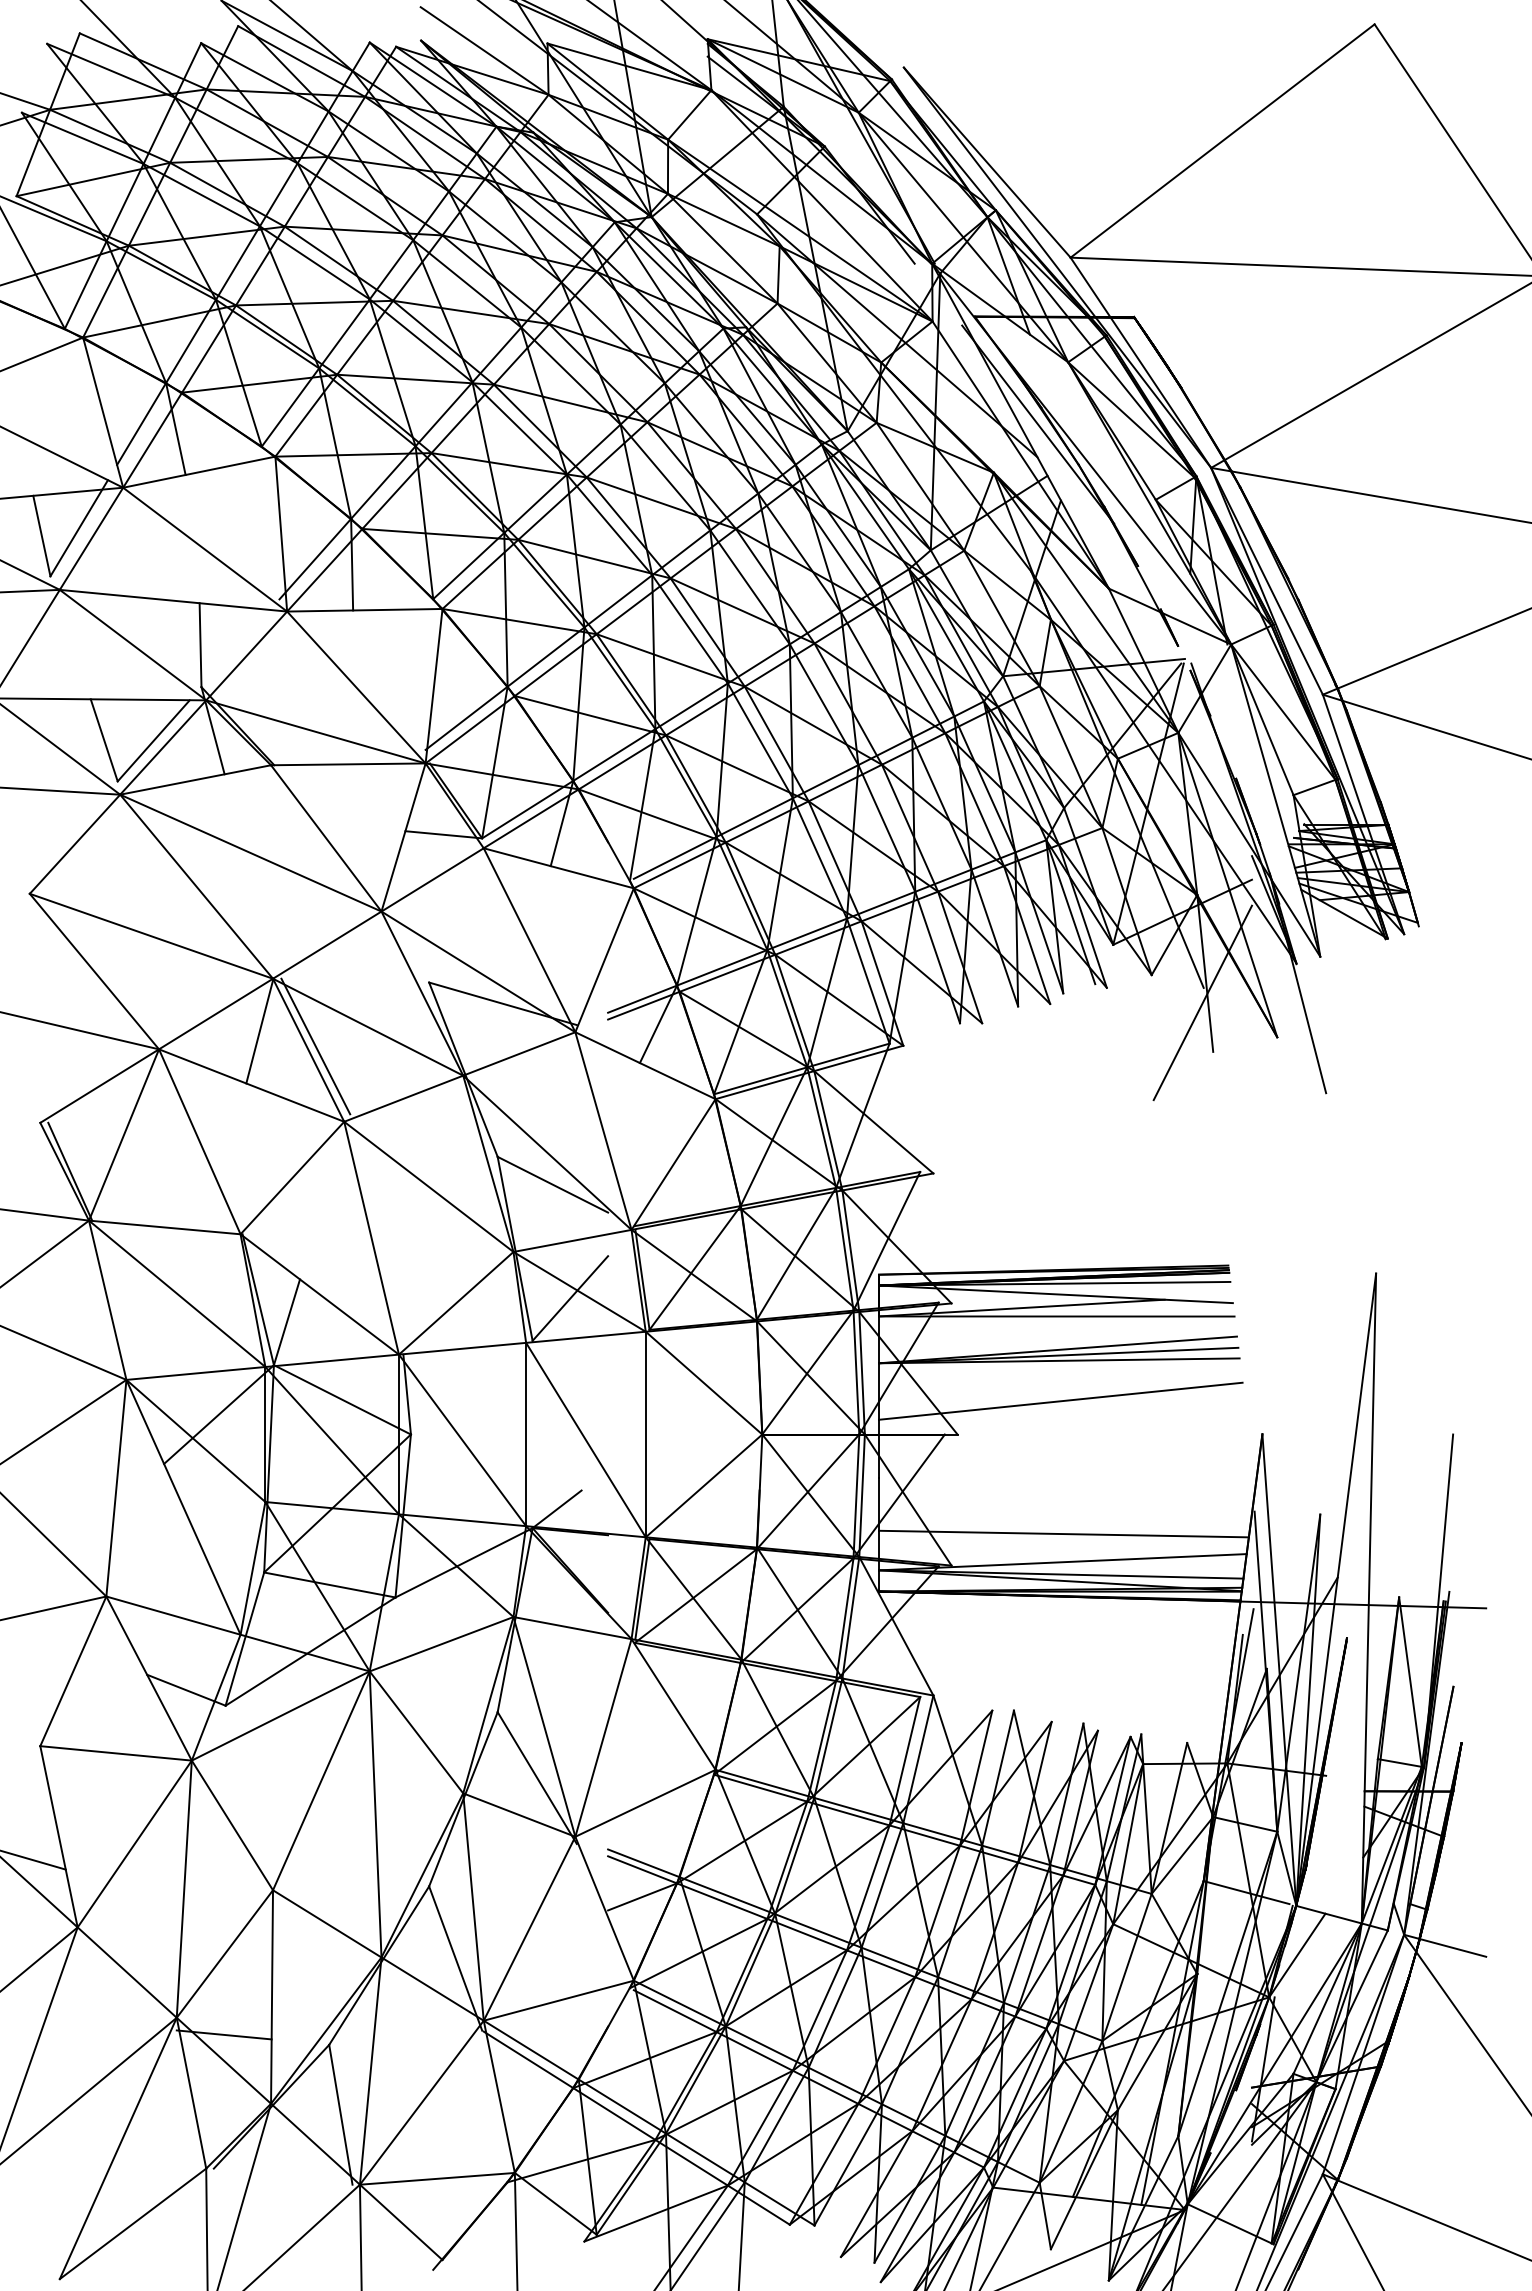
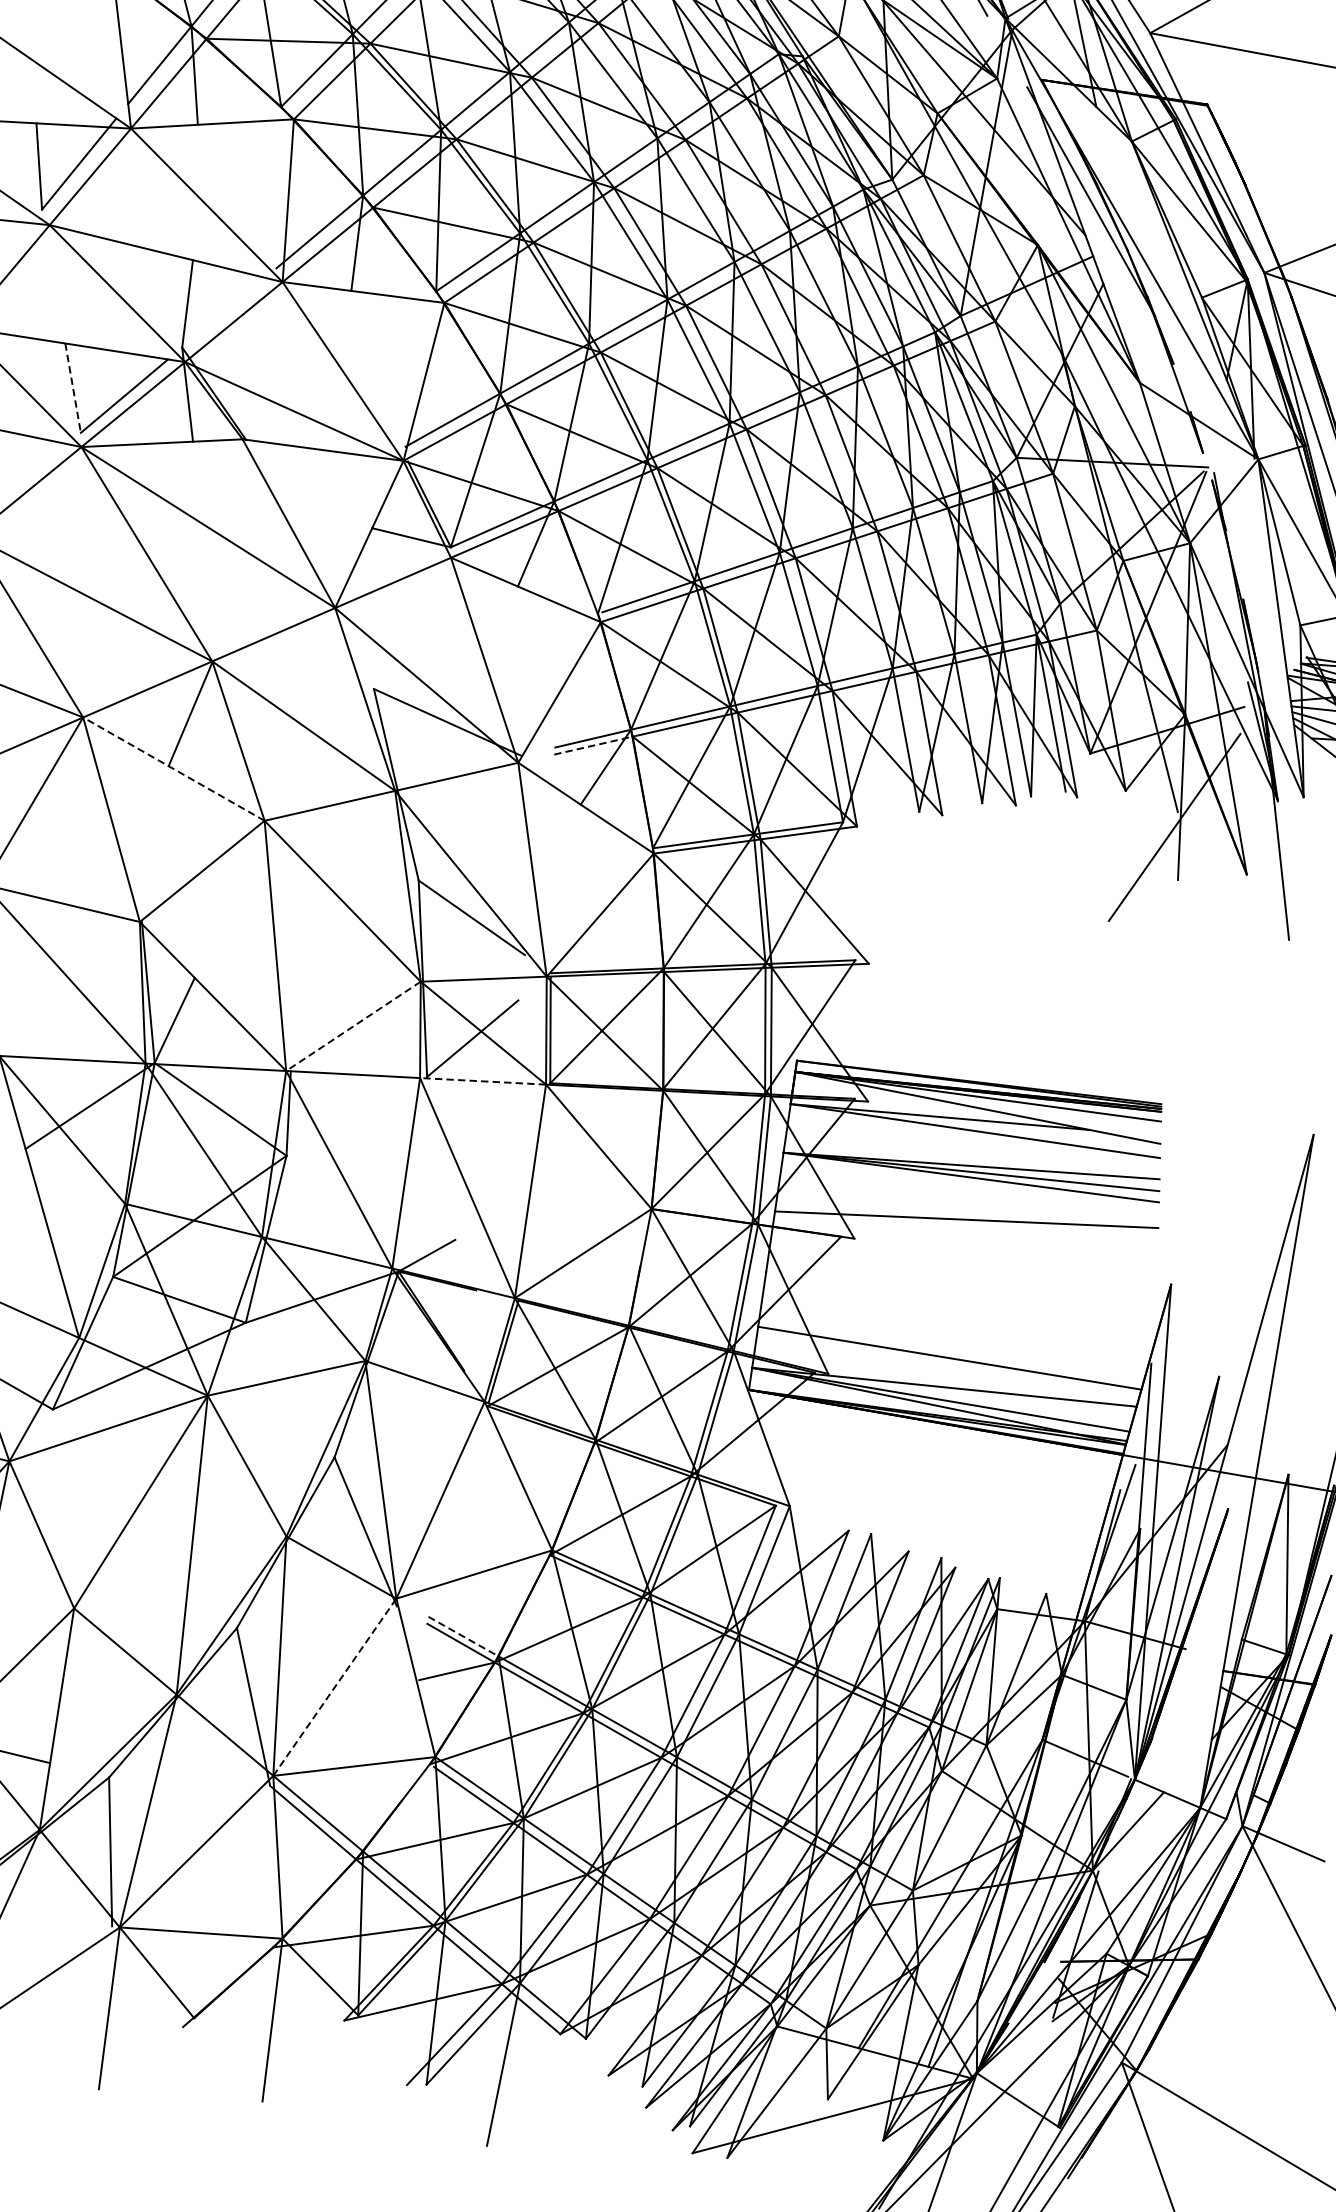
line: (104, 740) -> (73, 388), solid -> dashed
line: (644, 1005) -> (594, 745), solid -> dashed
line: (315, 1046) -> (246, 738), removed
line: (251, 1085) -> (173, 769), solid -> dashed
line: (456, 1303) -> (353, 1026), solid -> dashed
line: (585, 1337) -> (482, 1081), solid -> dashed
line: (644, 1863) -> (464, 1636), solid -> dashed
line: (529, 1928) -> (334, 1686), solid -> dashed

